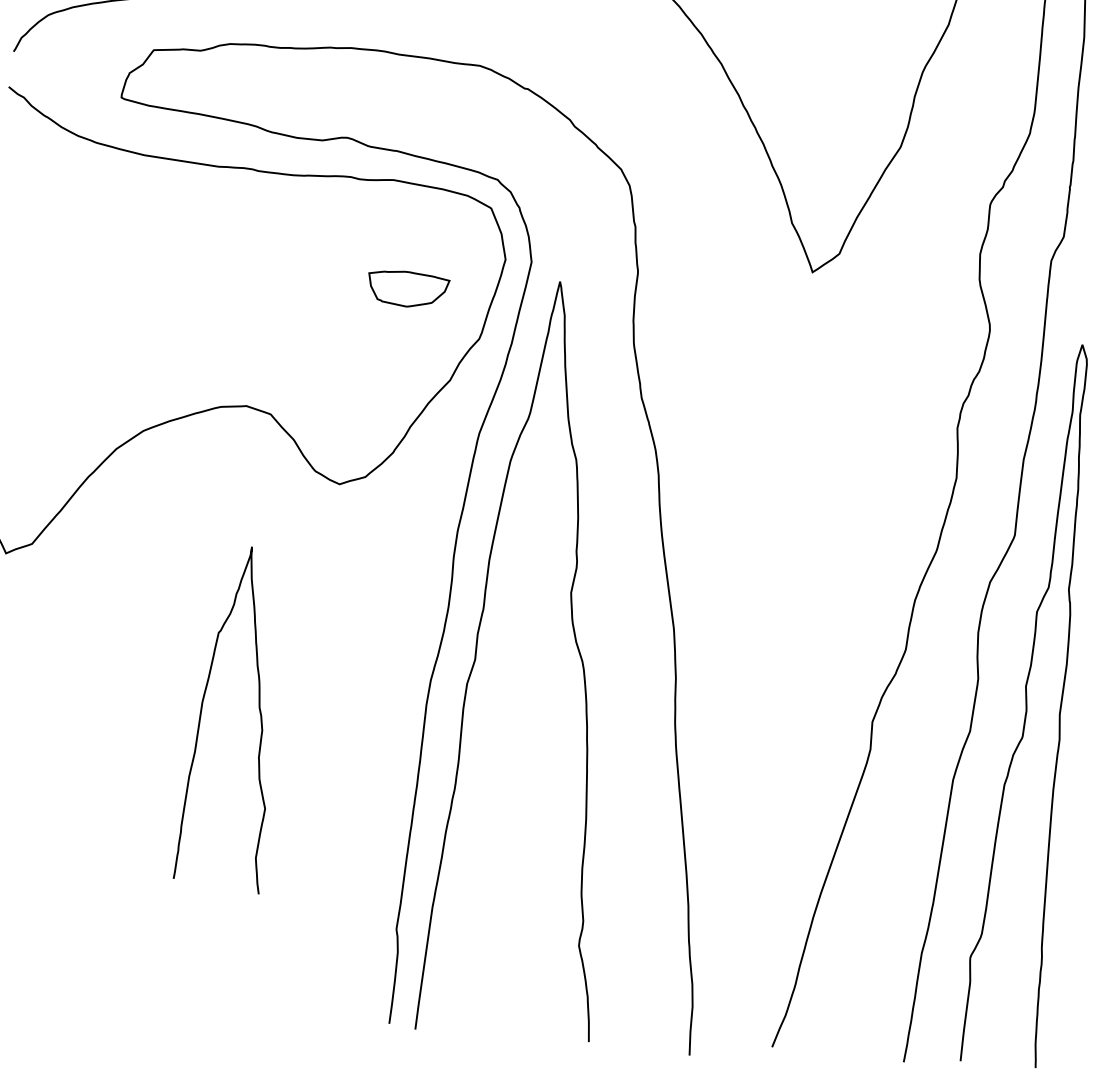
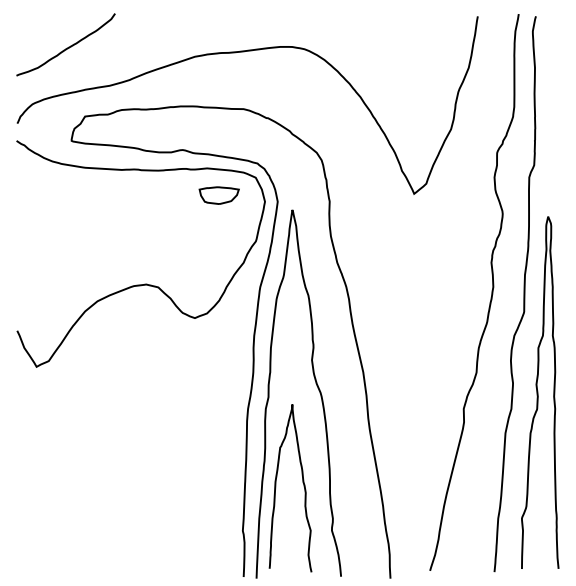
part: (406, 288) -> (218, 195), moved
curve: (258, 717) -> (303, 486), moved

